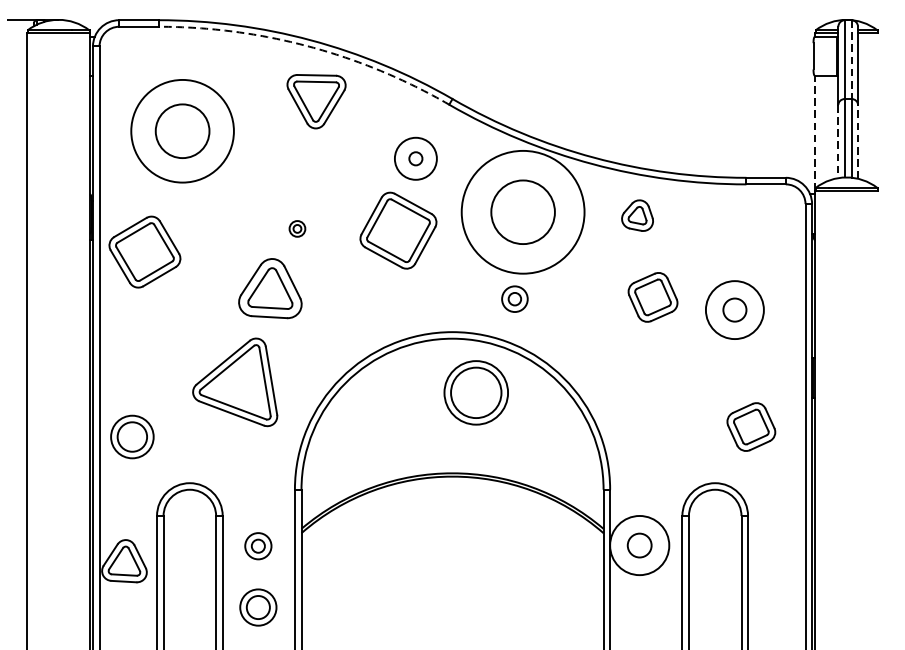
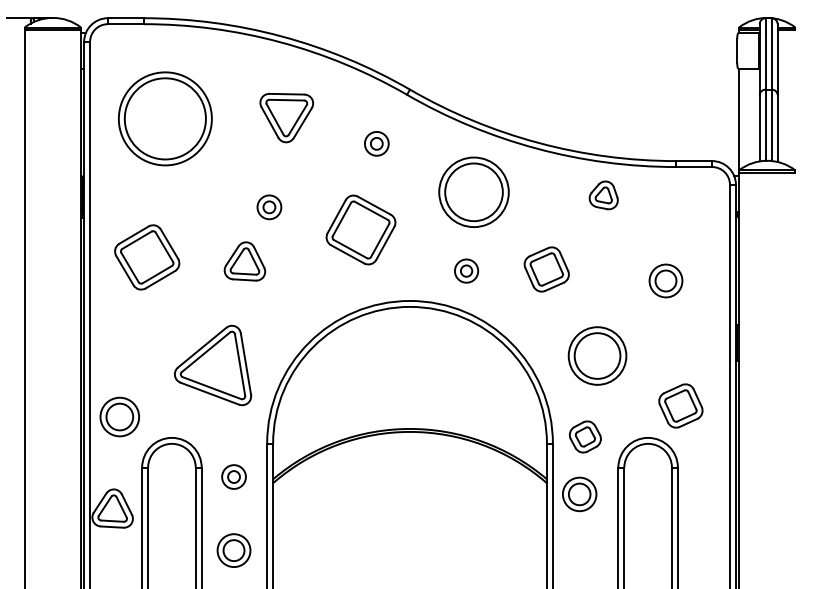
arc: (309, 46) -> (280, 42), dashed -> solid
line: (851, 59) -> (771, 53), dashed -> solid
part: (316, 101) -> (286, 117), moved
circle: (181, 130) -> (164, 118), size x1.67
line: (814, 133) -> (738, 120), dashed -> solid
line: (838, 141) -> (759, 128), dashed -> solid
line: (857, 141) -> (777, 128), dashed -> solid
circle: (415, 158) -> (376, 143), size x0.62
circle: (522, 212) -> (473, 192), size x0.62
part: (637, 215) -> (603, 195), moved
part: (297, 229) -> (269, 207), size x1.67
part: (397, 230) -> (360, 229), moved
part: (145, 252) -> (147, 257), moved
part: (269, 288) -> (244, 261), size x0.71
part: (652, 297) -> (546, 269), moved
circle: (734, 309) -> (665, 280), size x0.62
part: (235, 382) -> (213, 365), moved
part: (476, 392) -> (597, 355), moved
part: (750, 426) -> (680, 405), moved
part: (132, 436) -> (119, 416), moved
part: (645, 481) -> (584, 436), added
part: (257, 545) -> (233, 476), moved
circle: (639, 545) -> (579, 494), size x0.62

